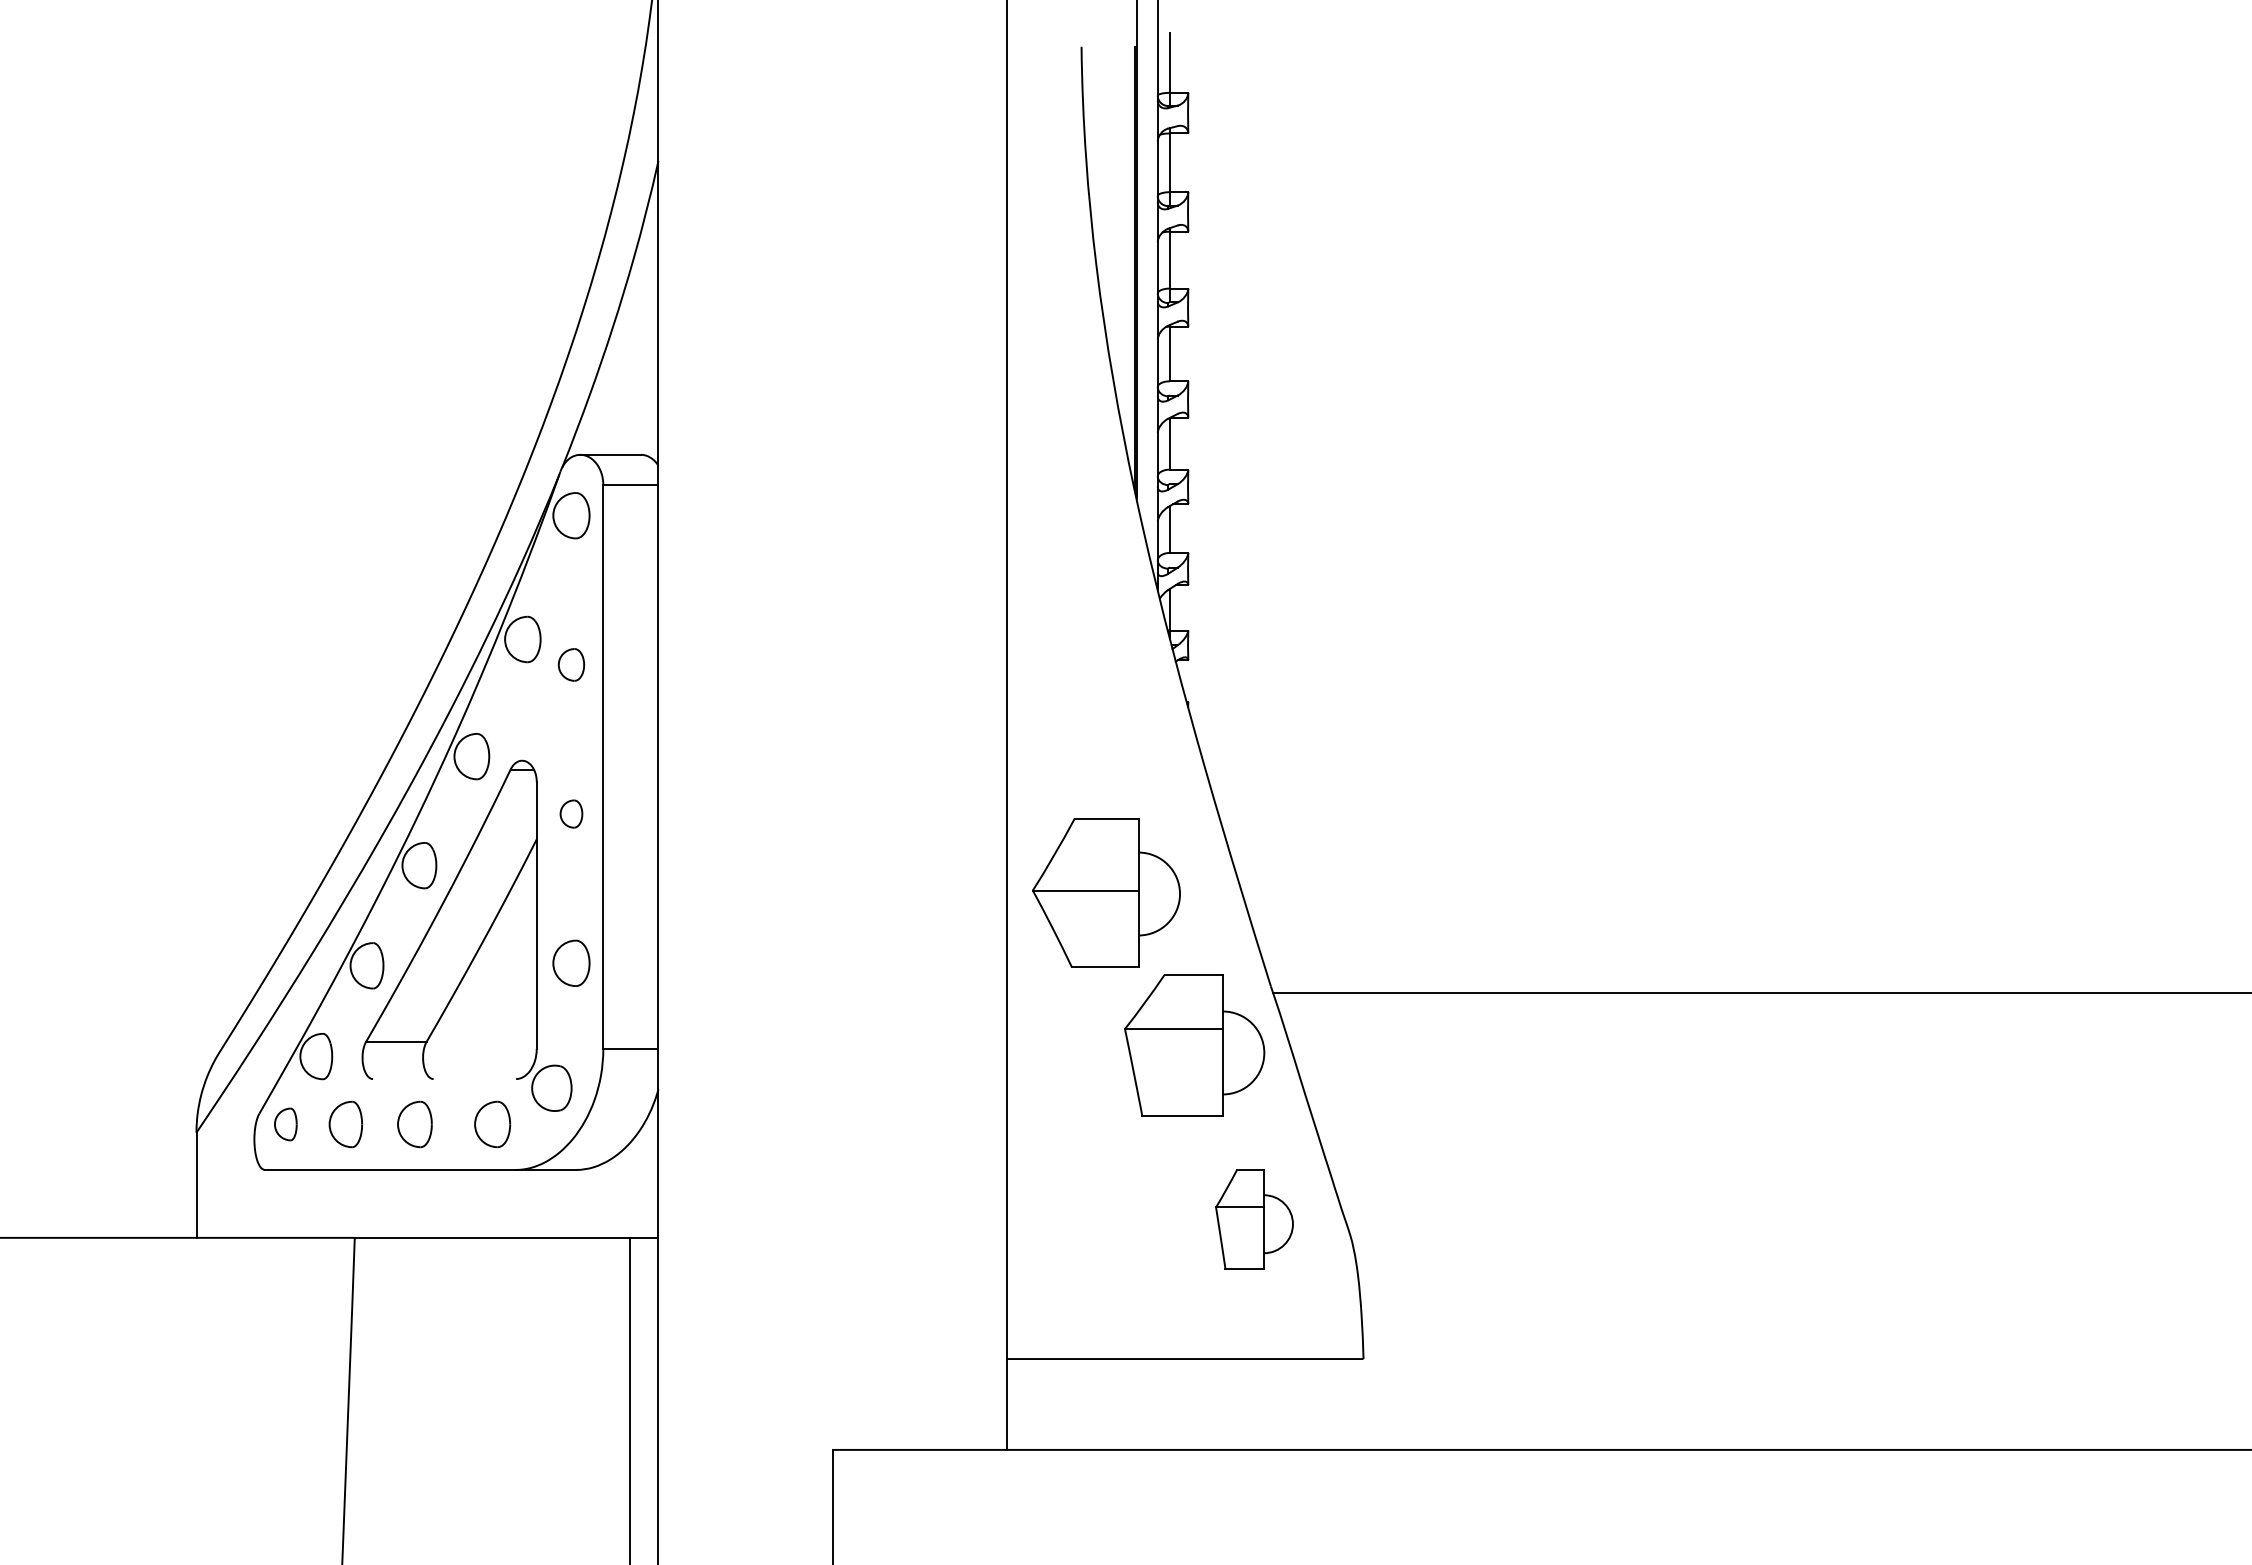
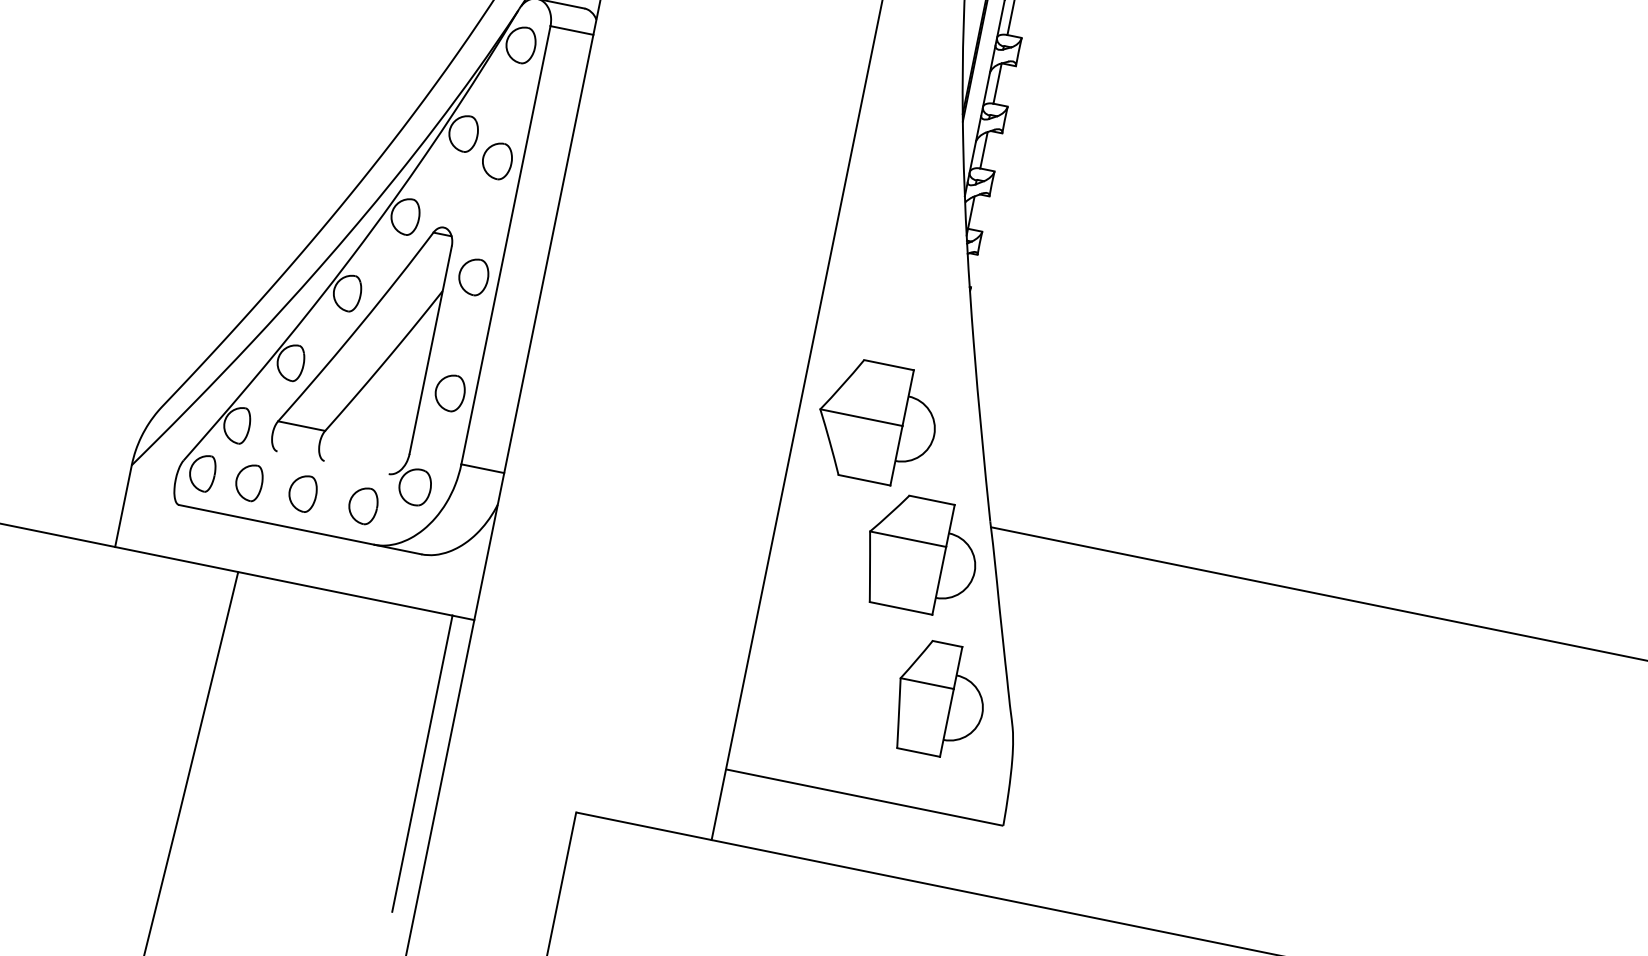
part: (571, 664) -> (497, 160), size x1.43
part: (571, 813) -> (473, 276), size x1.67
part: (285, 1124) -> (202, 472), size x1.43
part: (1254, 1218) -> (940, 699), size x1.43

